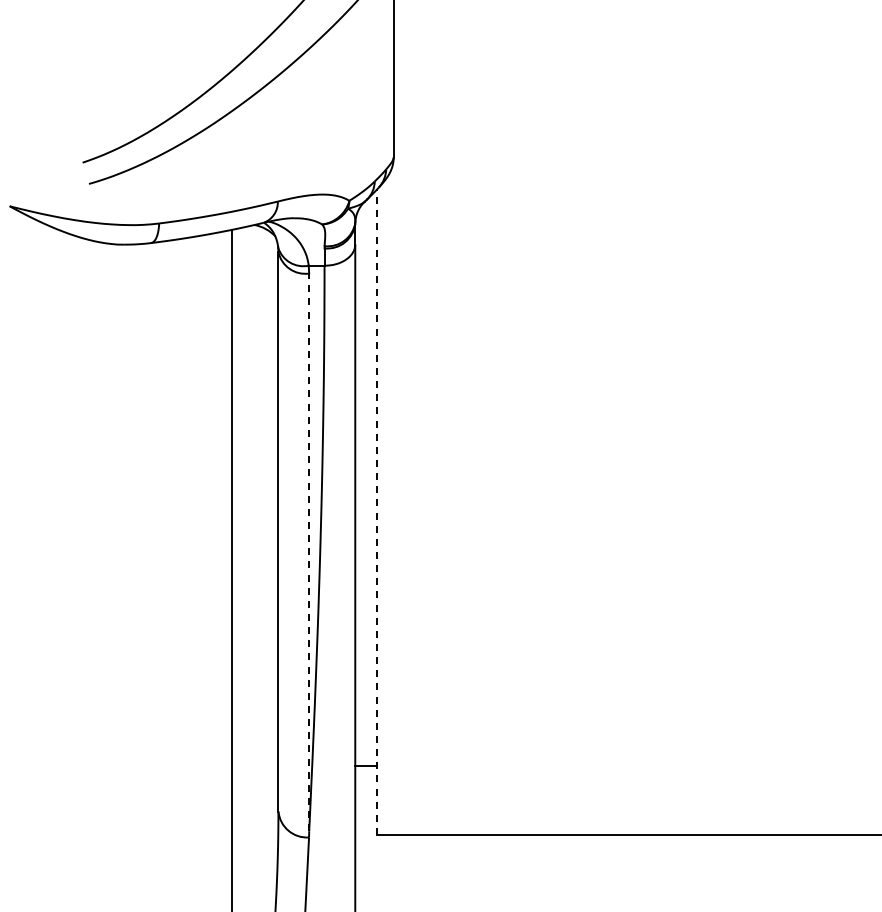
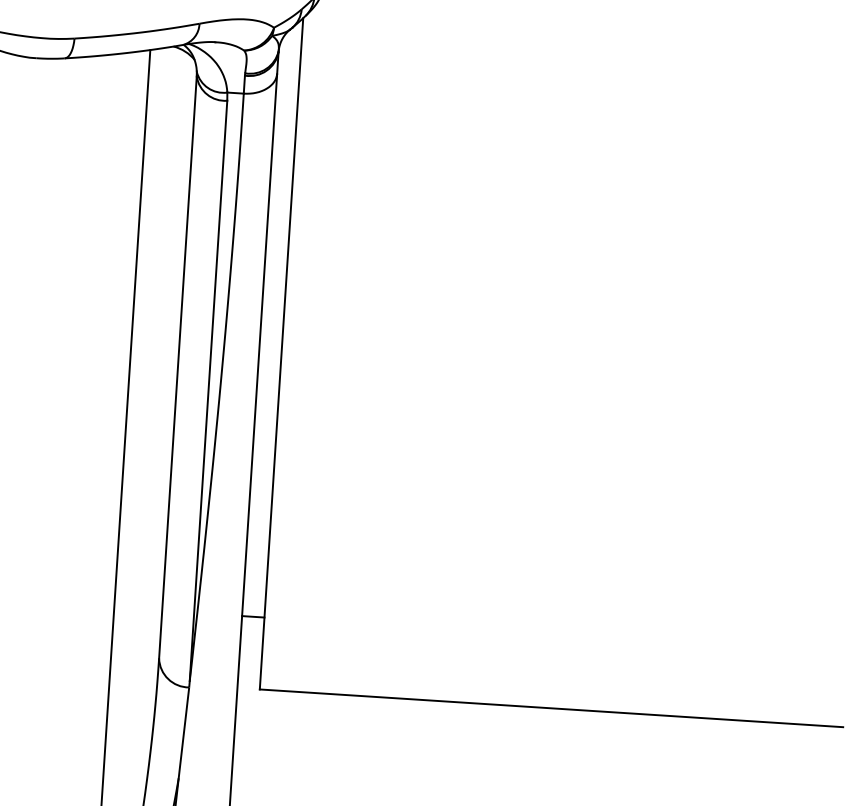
line: (376, 512) -> (281, 353), dashed -> solid
line: (309, 552) -> (208, 391), dashed -> solid

